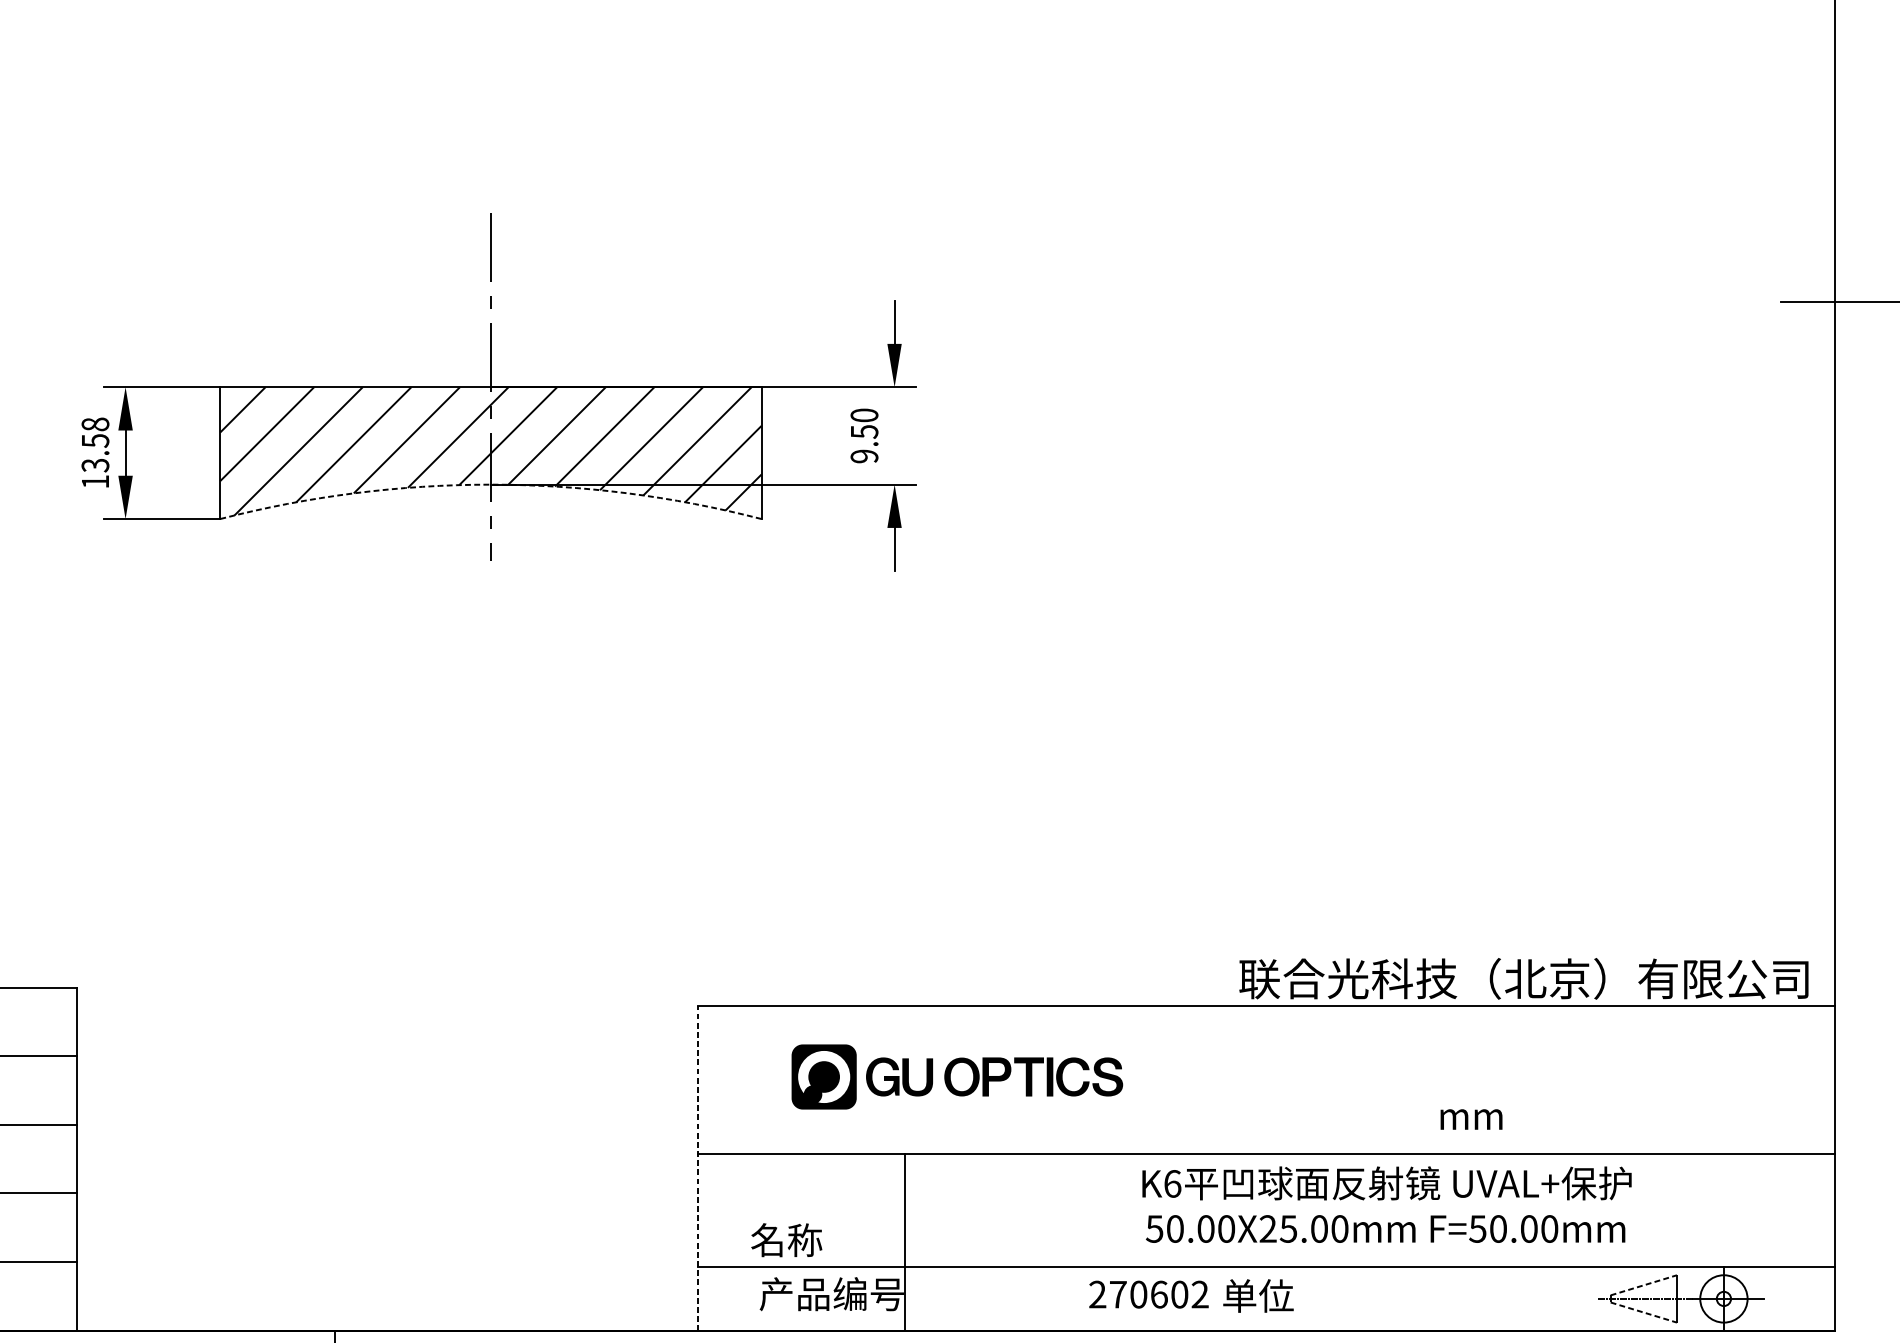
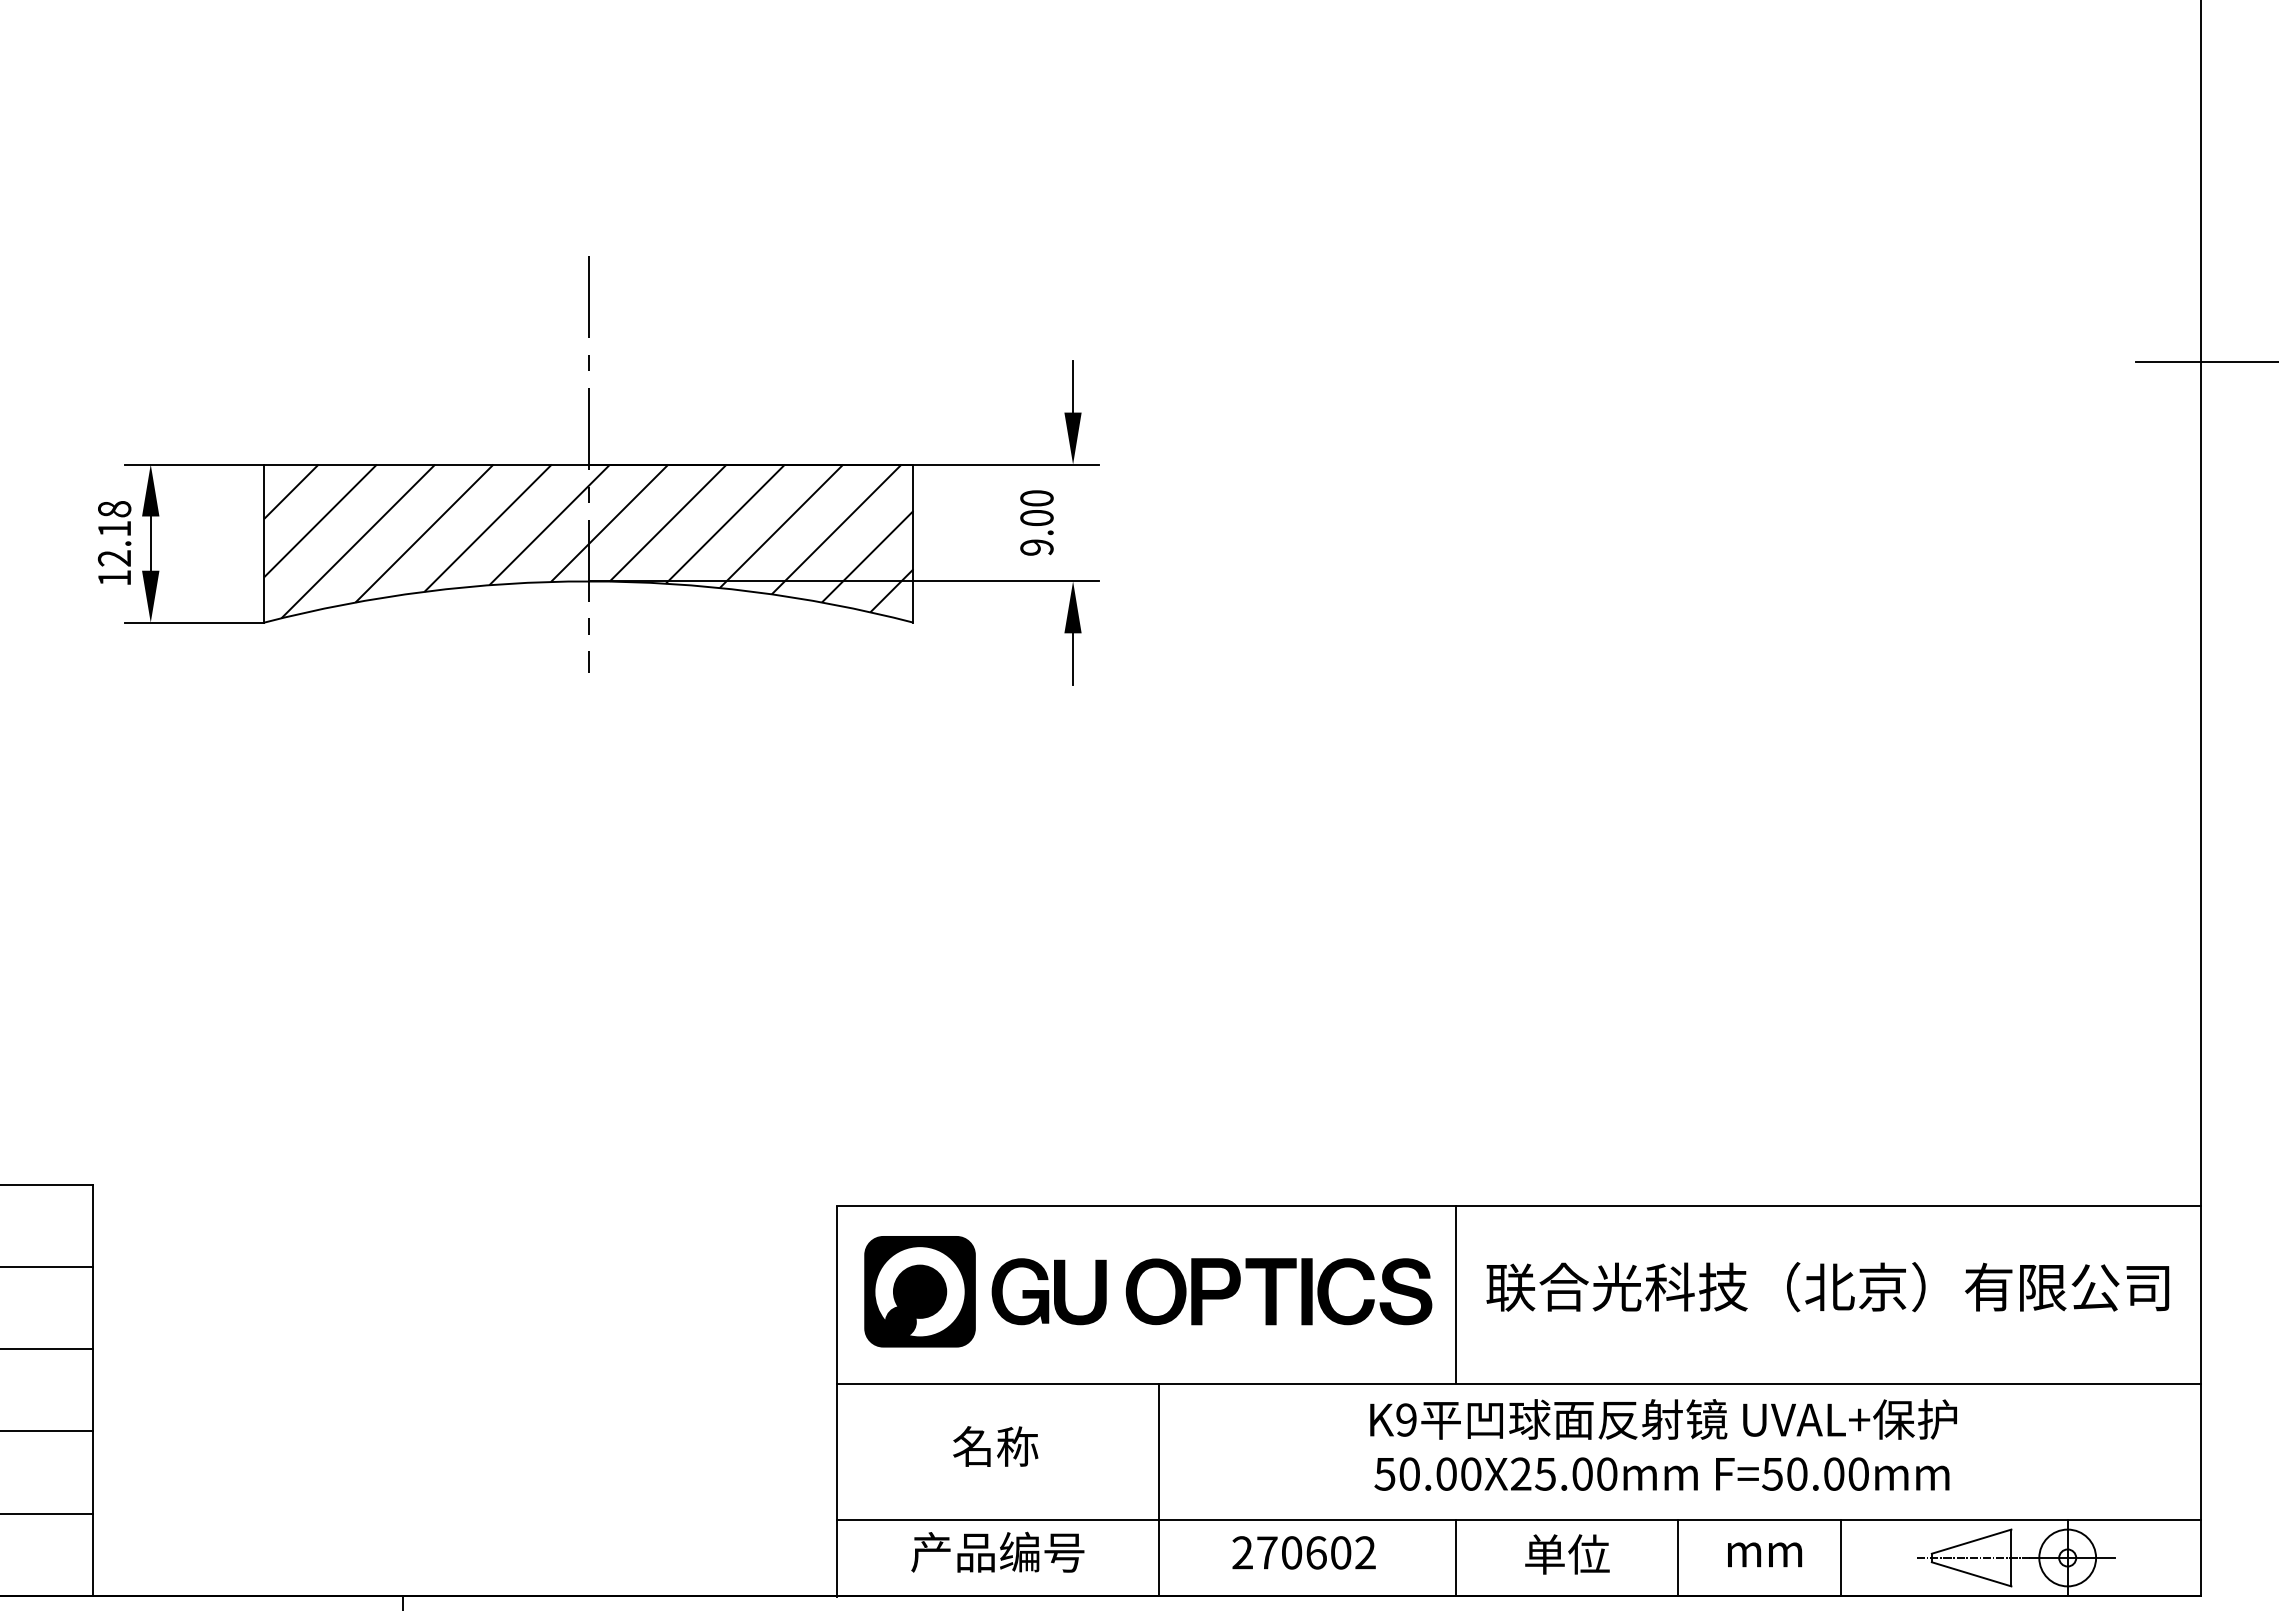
text: (864, 432) -> (1036, 518), 9.50 -> 9.00
text: (95, 453) -> (114, 543), 13.58 -> 12.18
arc: (490, 484) -> (588, 581), dashed -> solid
text: (1523, 979) -> (1827, 1287), moved
part: (957, 1076) -> (1148, 1291), size x1.43
line: (1213, 1079) -> (1455, 1294), added
text: (1471, 1119) -> (1765, 1554), moved
line: (698, 1168) -> (837, 1401), dashed -> solid
text: (1172, 1183) -> (1406, 1419), K6 -> K9
text: (786, 1240) -> (995, 1446), moved
line: (904, 1241) -> (1158, 1489), moved
line: (1643, 1285) -> (1971, 1541), dashed -> solid
text: (1148, 1294) -> (1303, 1552), moved
text: (1258, 1296) -> (1567, 1554), moved
line: (1213, 1298) -> (1455, 1557), added
line: (1398, 1298) -> (1677, 1557), added
line: (1535, 1298) -> (1841, 1557), added
line: (1643, 1312) -> (1971, 1574), dashed -> solid

